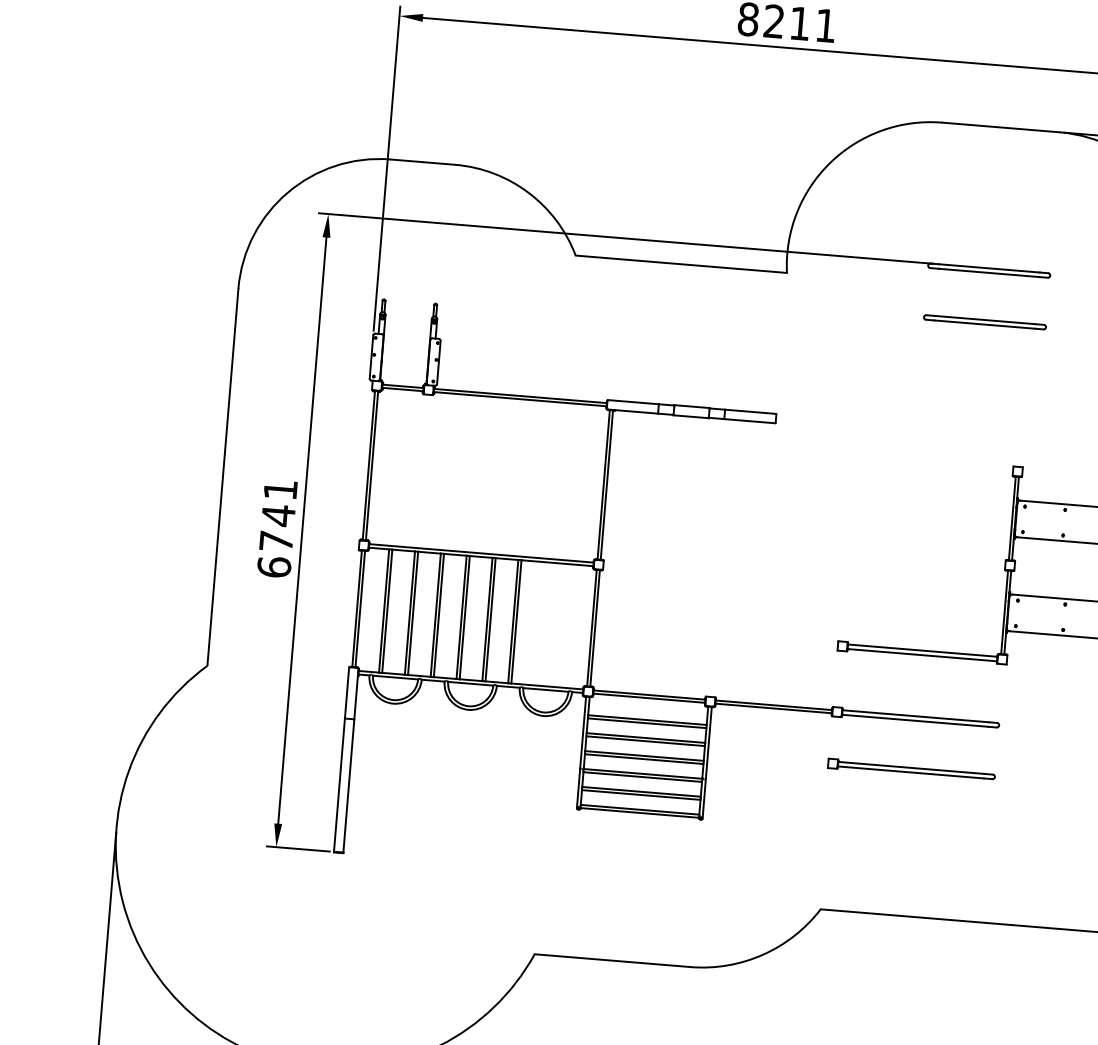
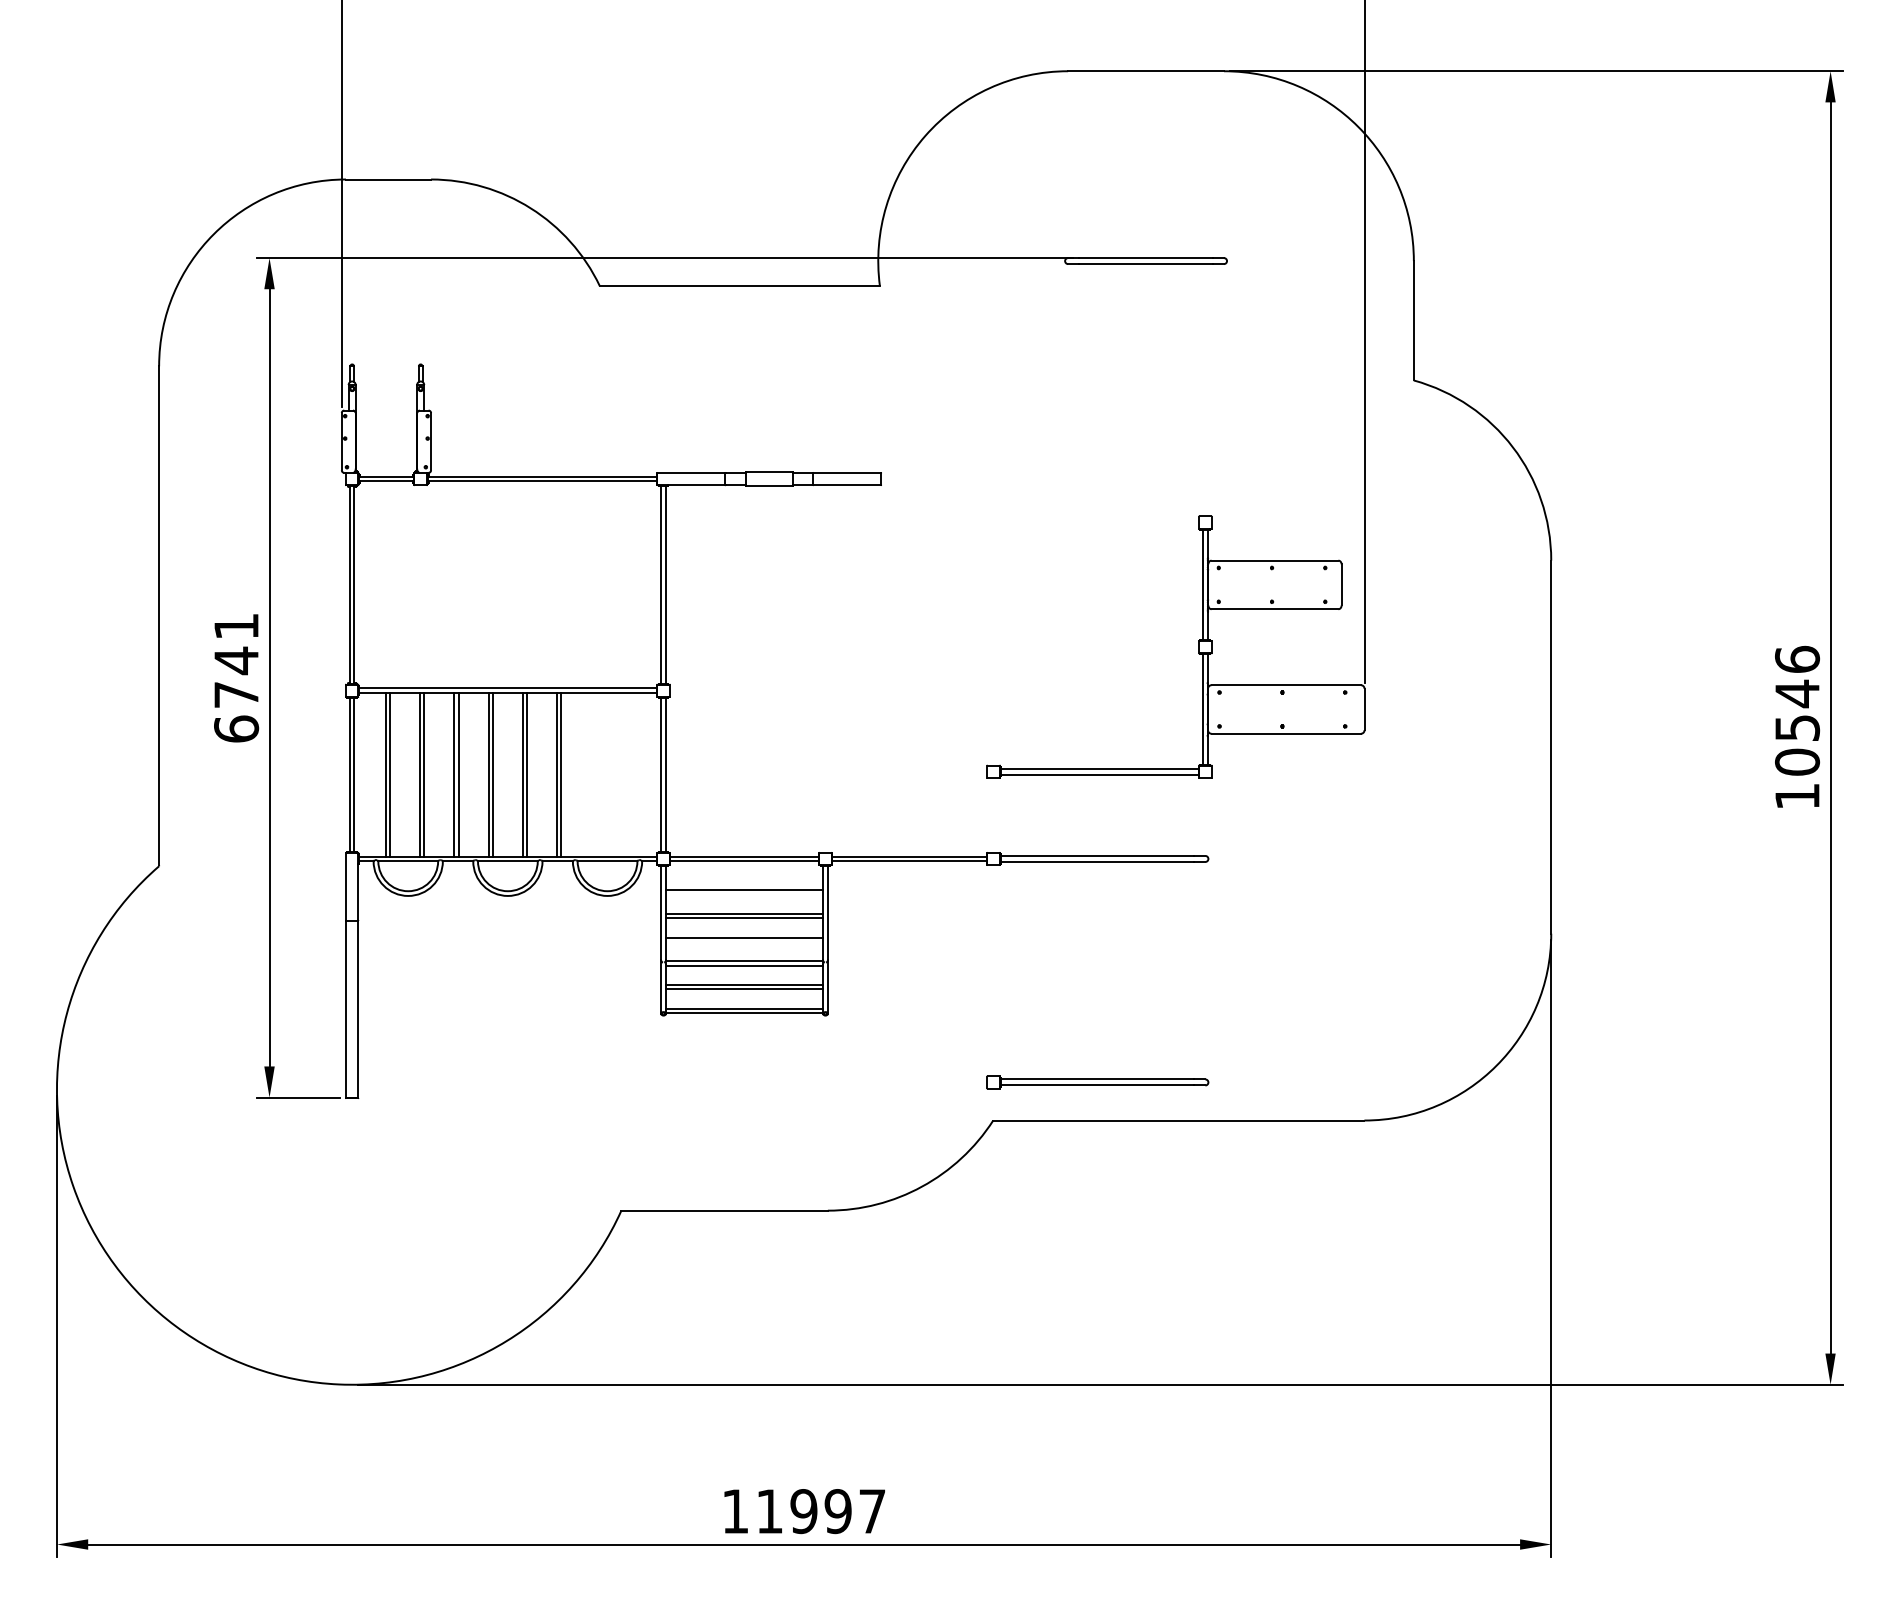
part: (984, 322) -> (1145, 329), removed
line: (647, 723) -> (744, 894), removed
line: (644, 758) -> (744, 941), removed
part: (911, 770) -> (1097, 1082), moved

